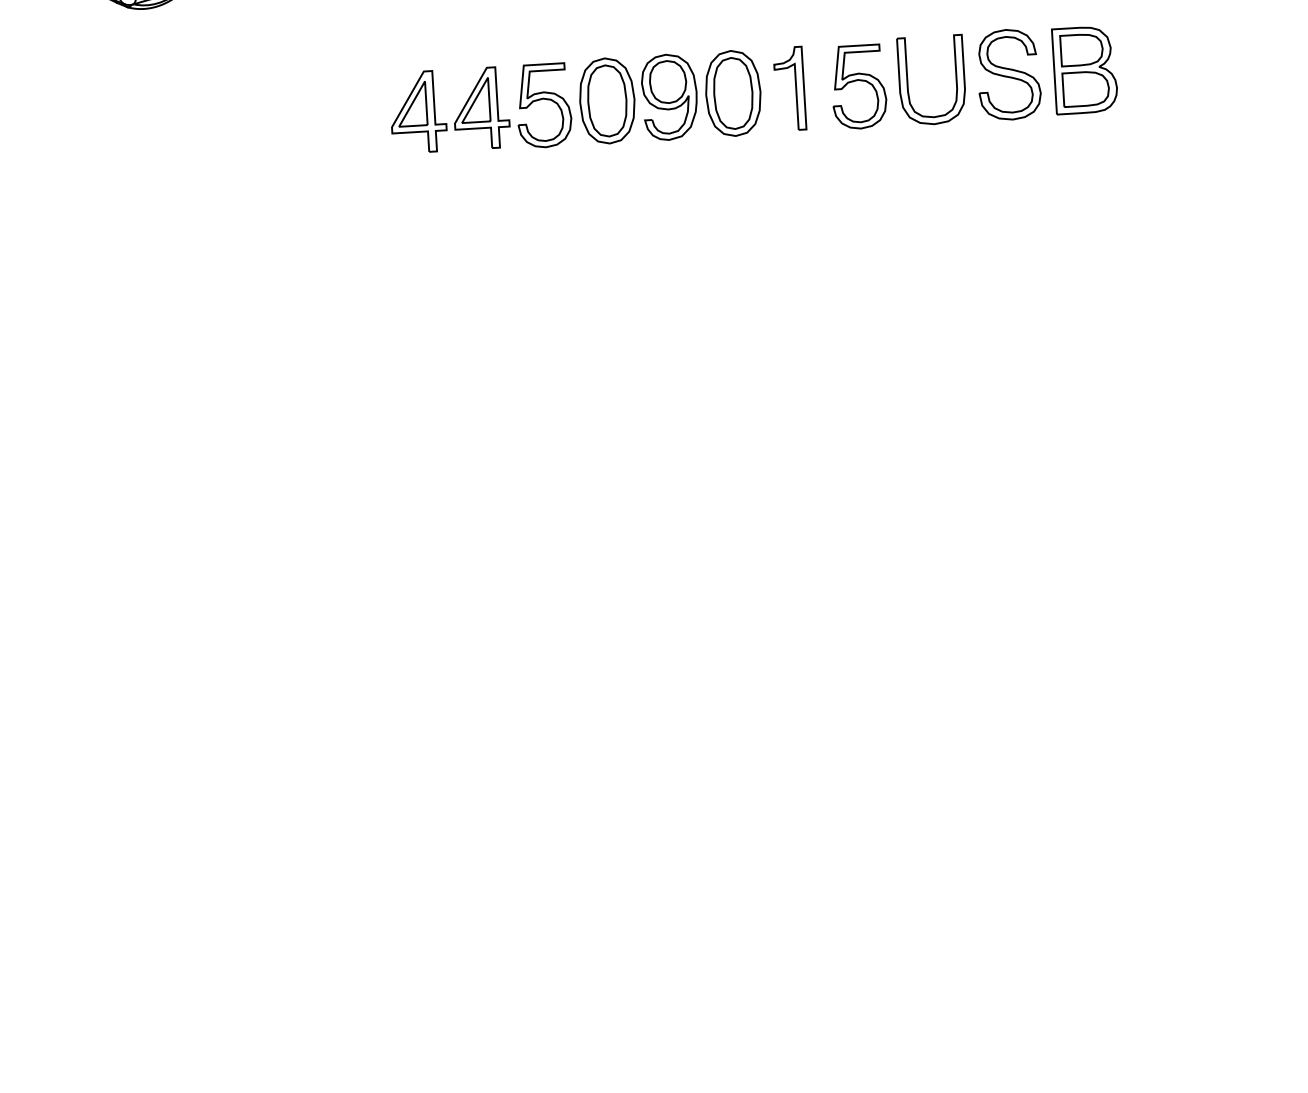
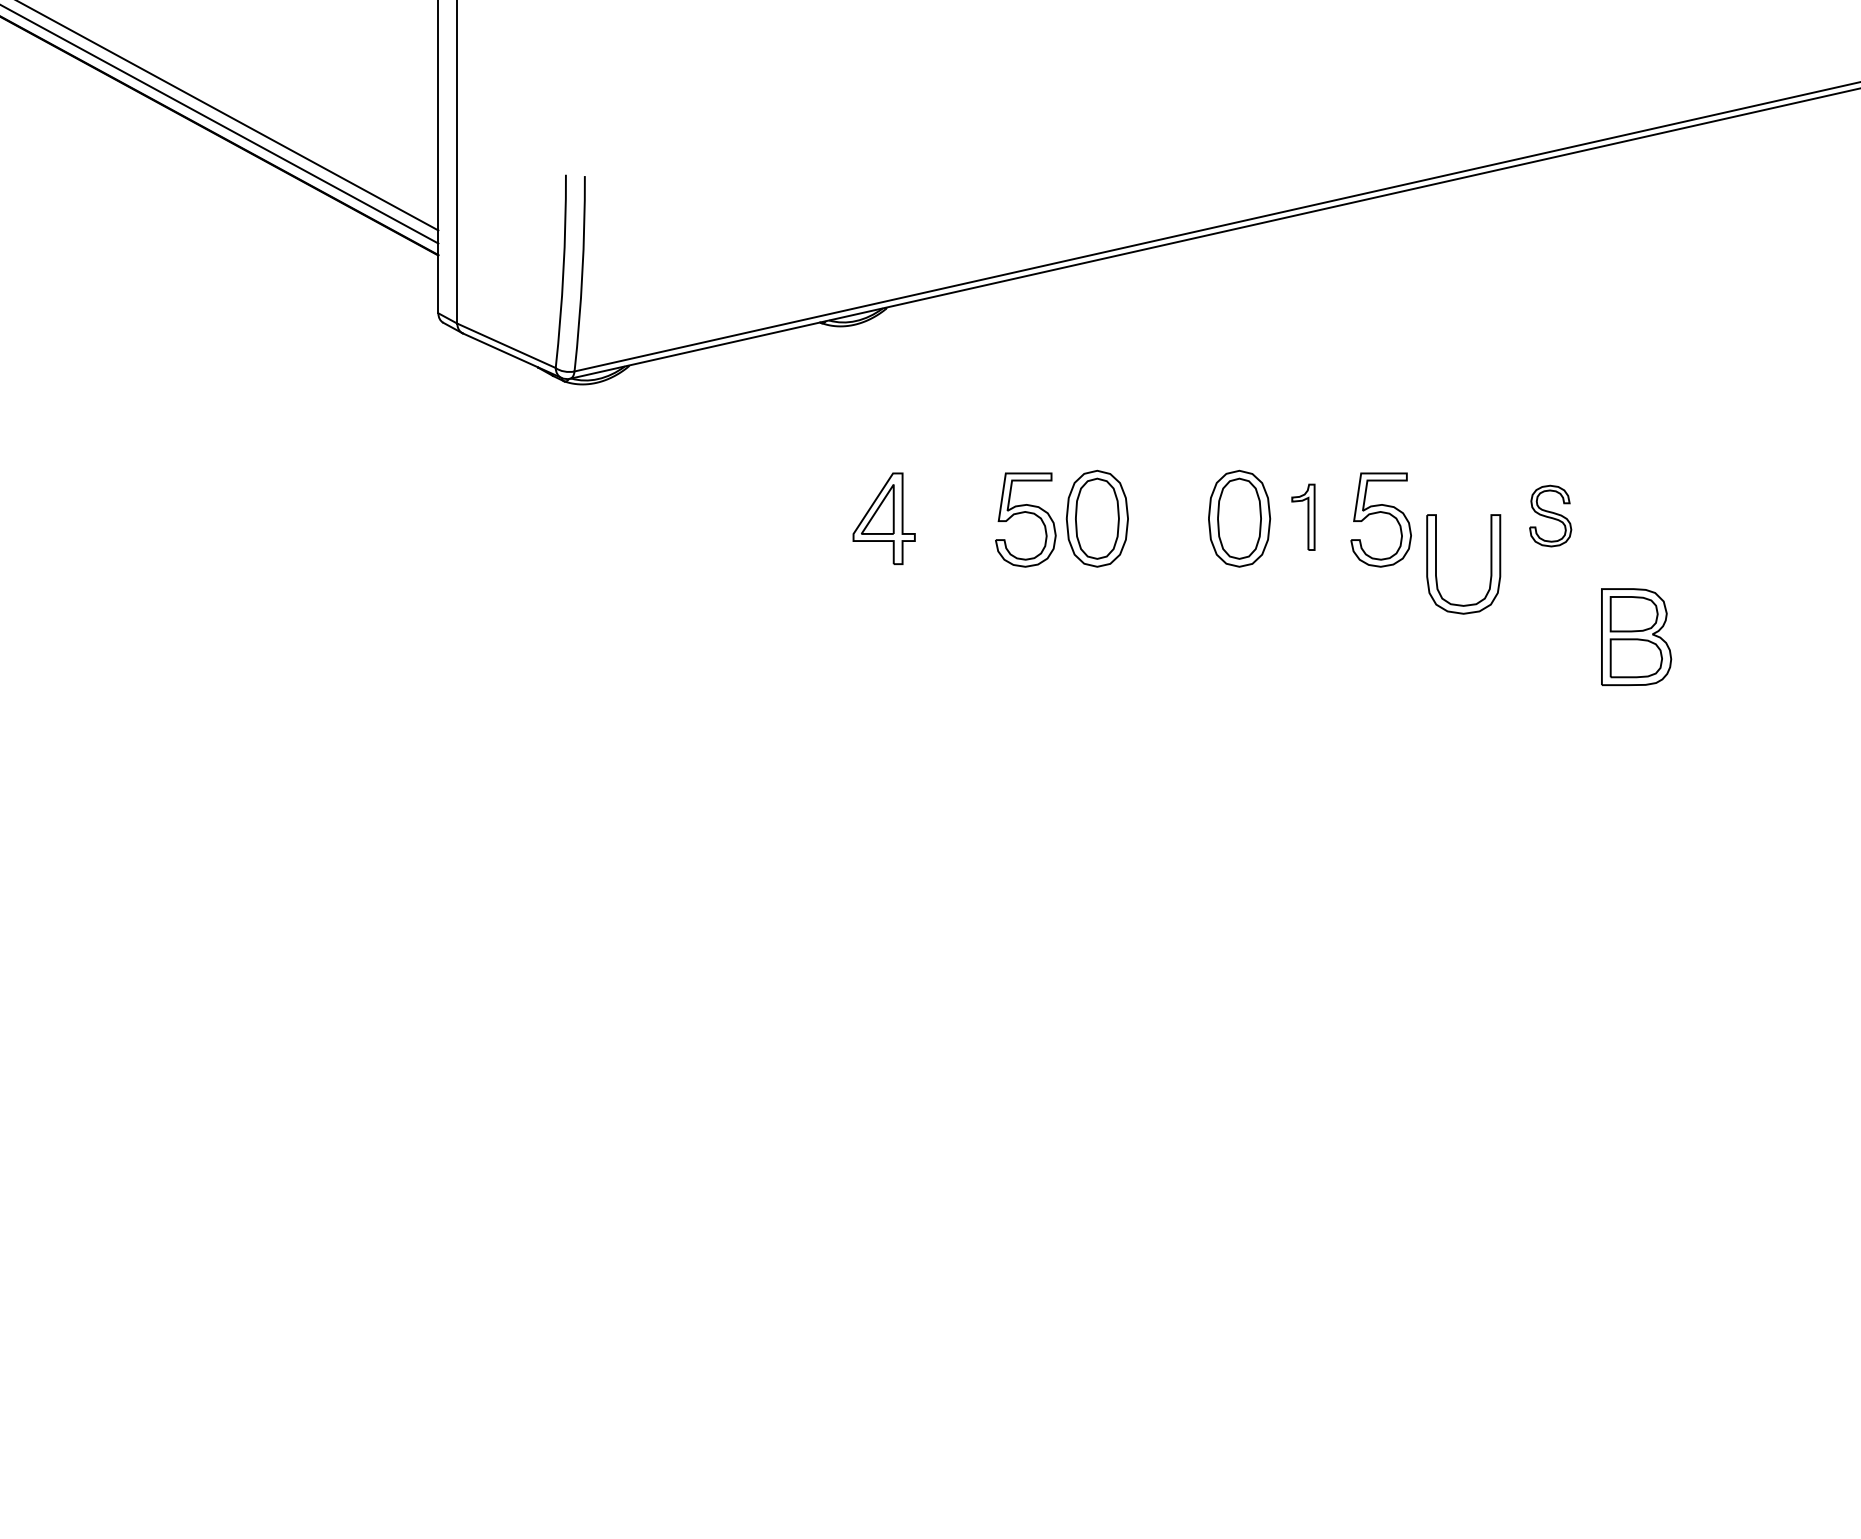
part: (1085, 69) -> (1636, 636), moved
part: (1008, 74) -> (1550, 515), size x0.6
part: (907, 81) -> (1436, 564), moved
part: (789, 88) -> (1303, 516), size x0.7
part: (669, 96) -> (1167, 518), removed
part: (480, 108) -> (954, 518), removed

